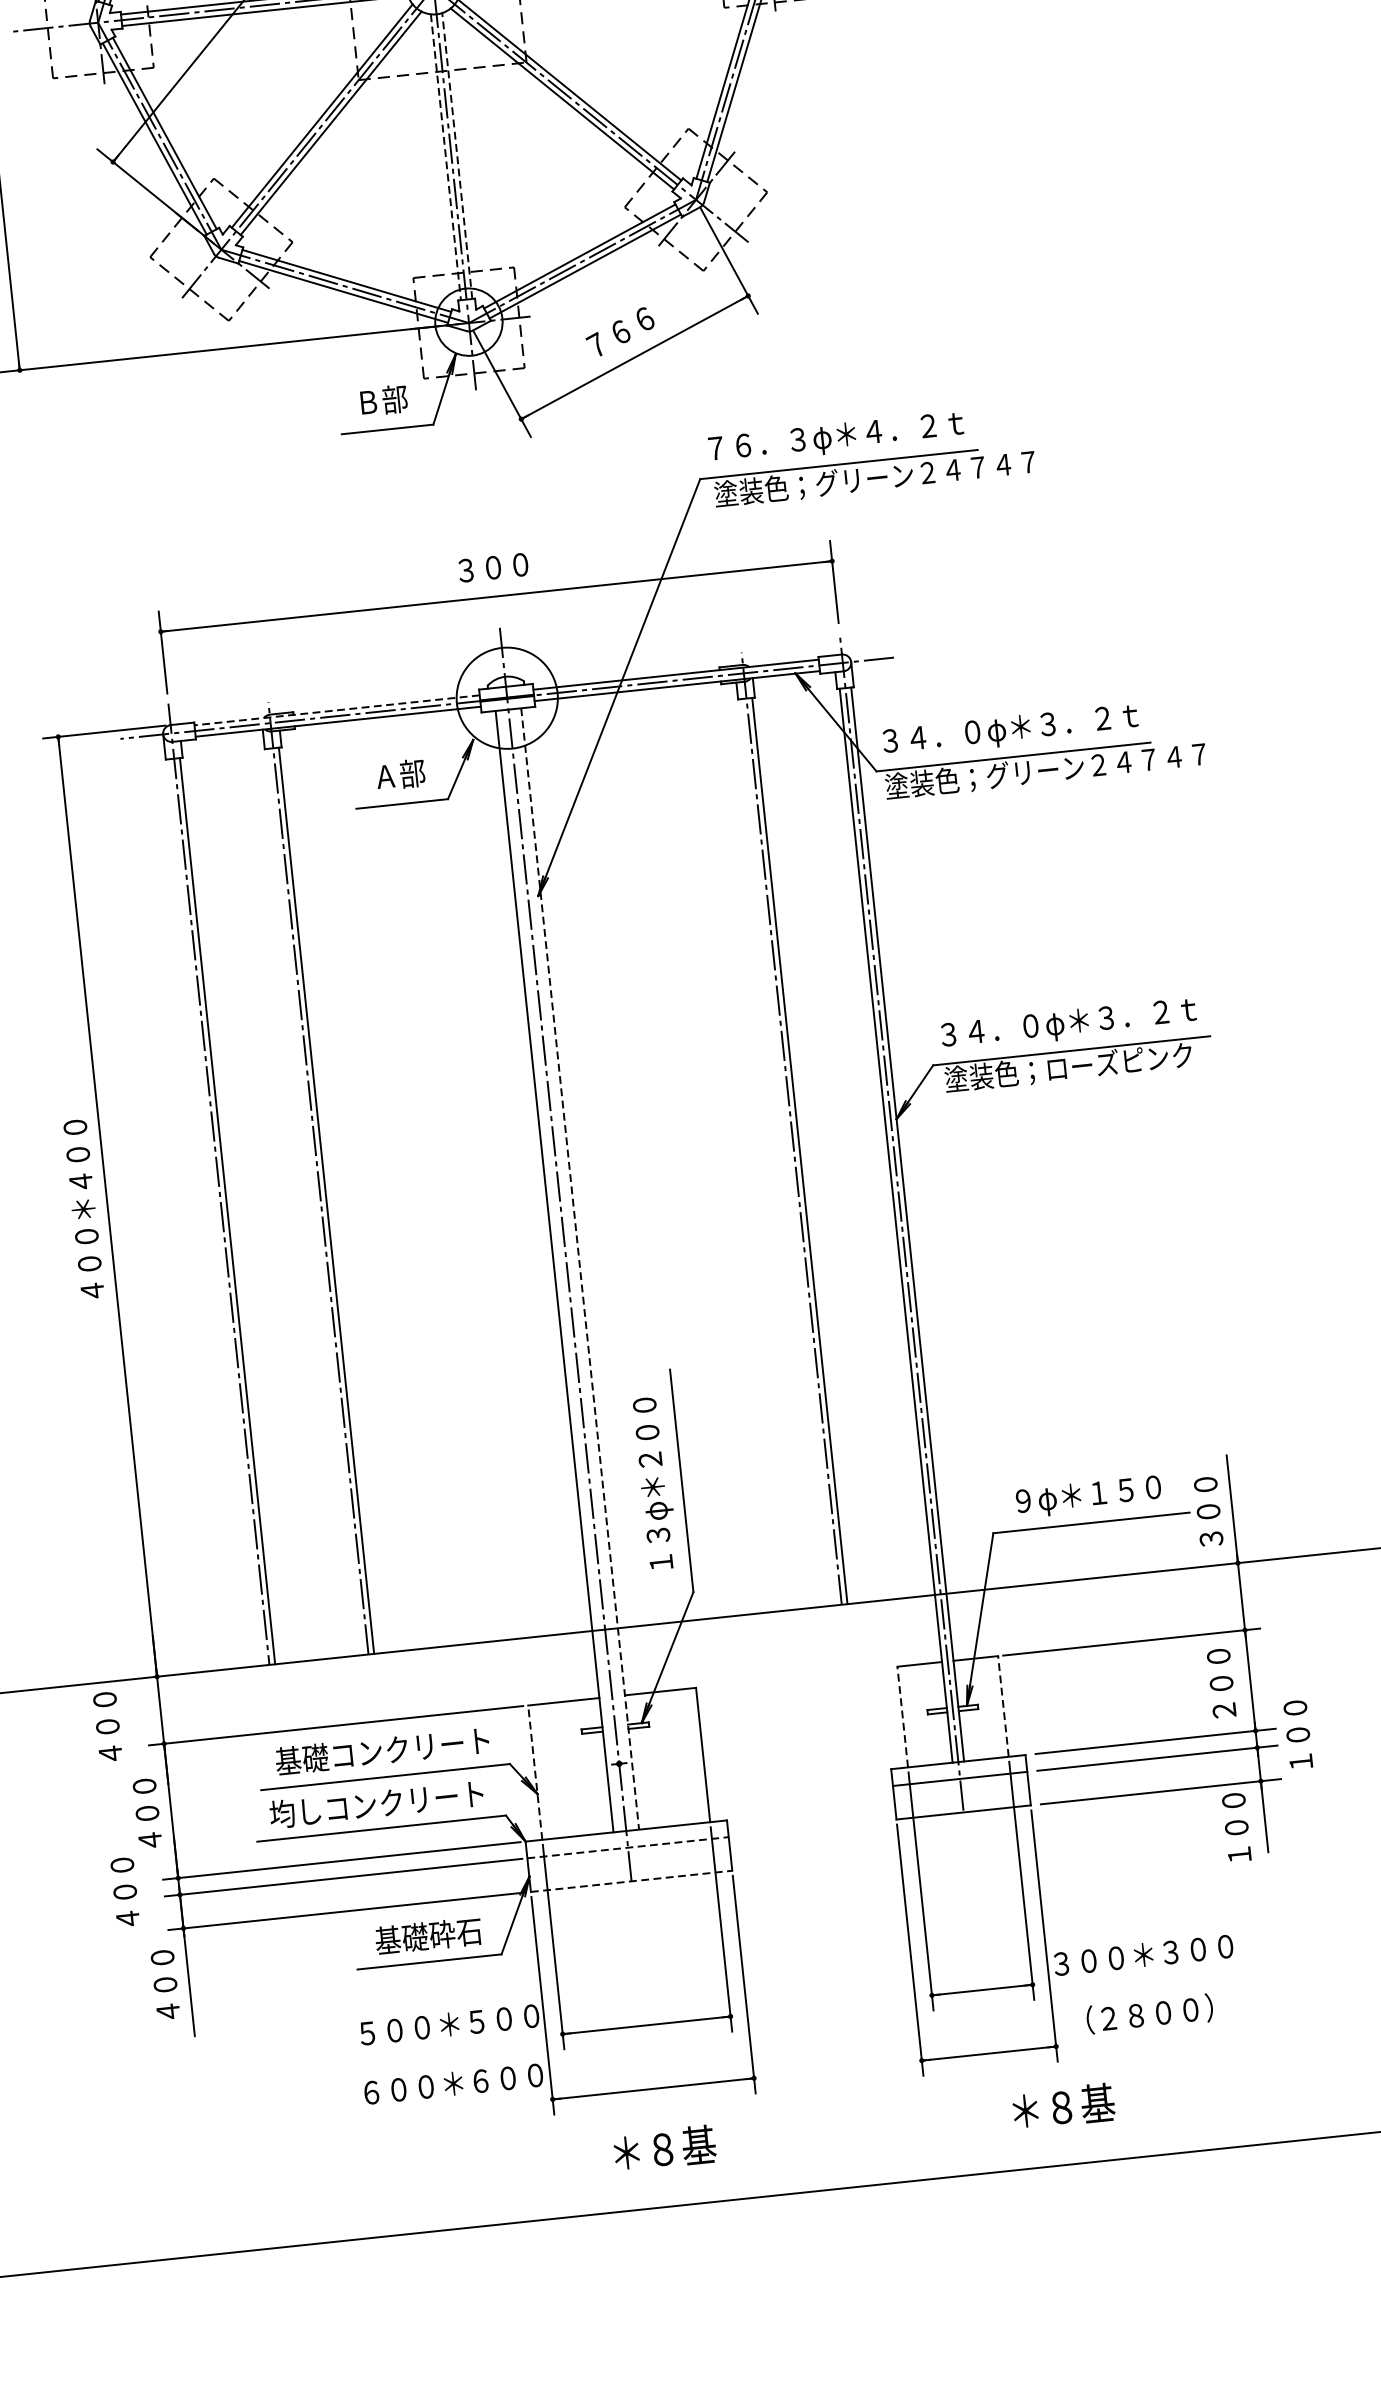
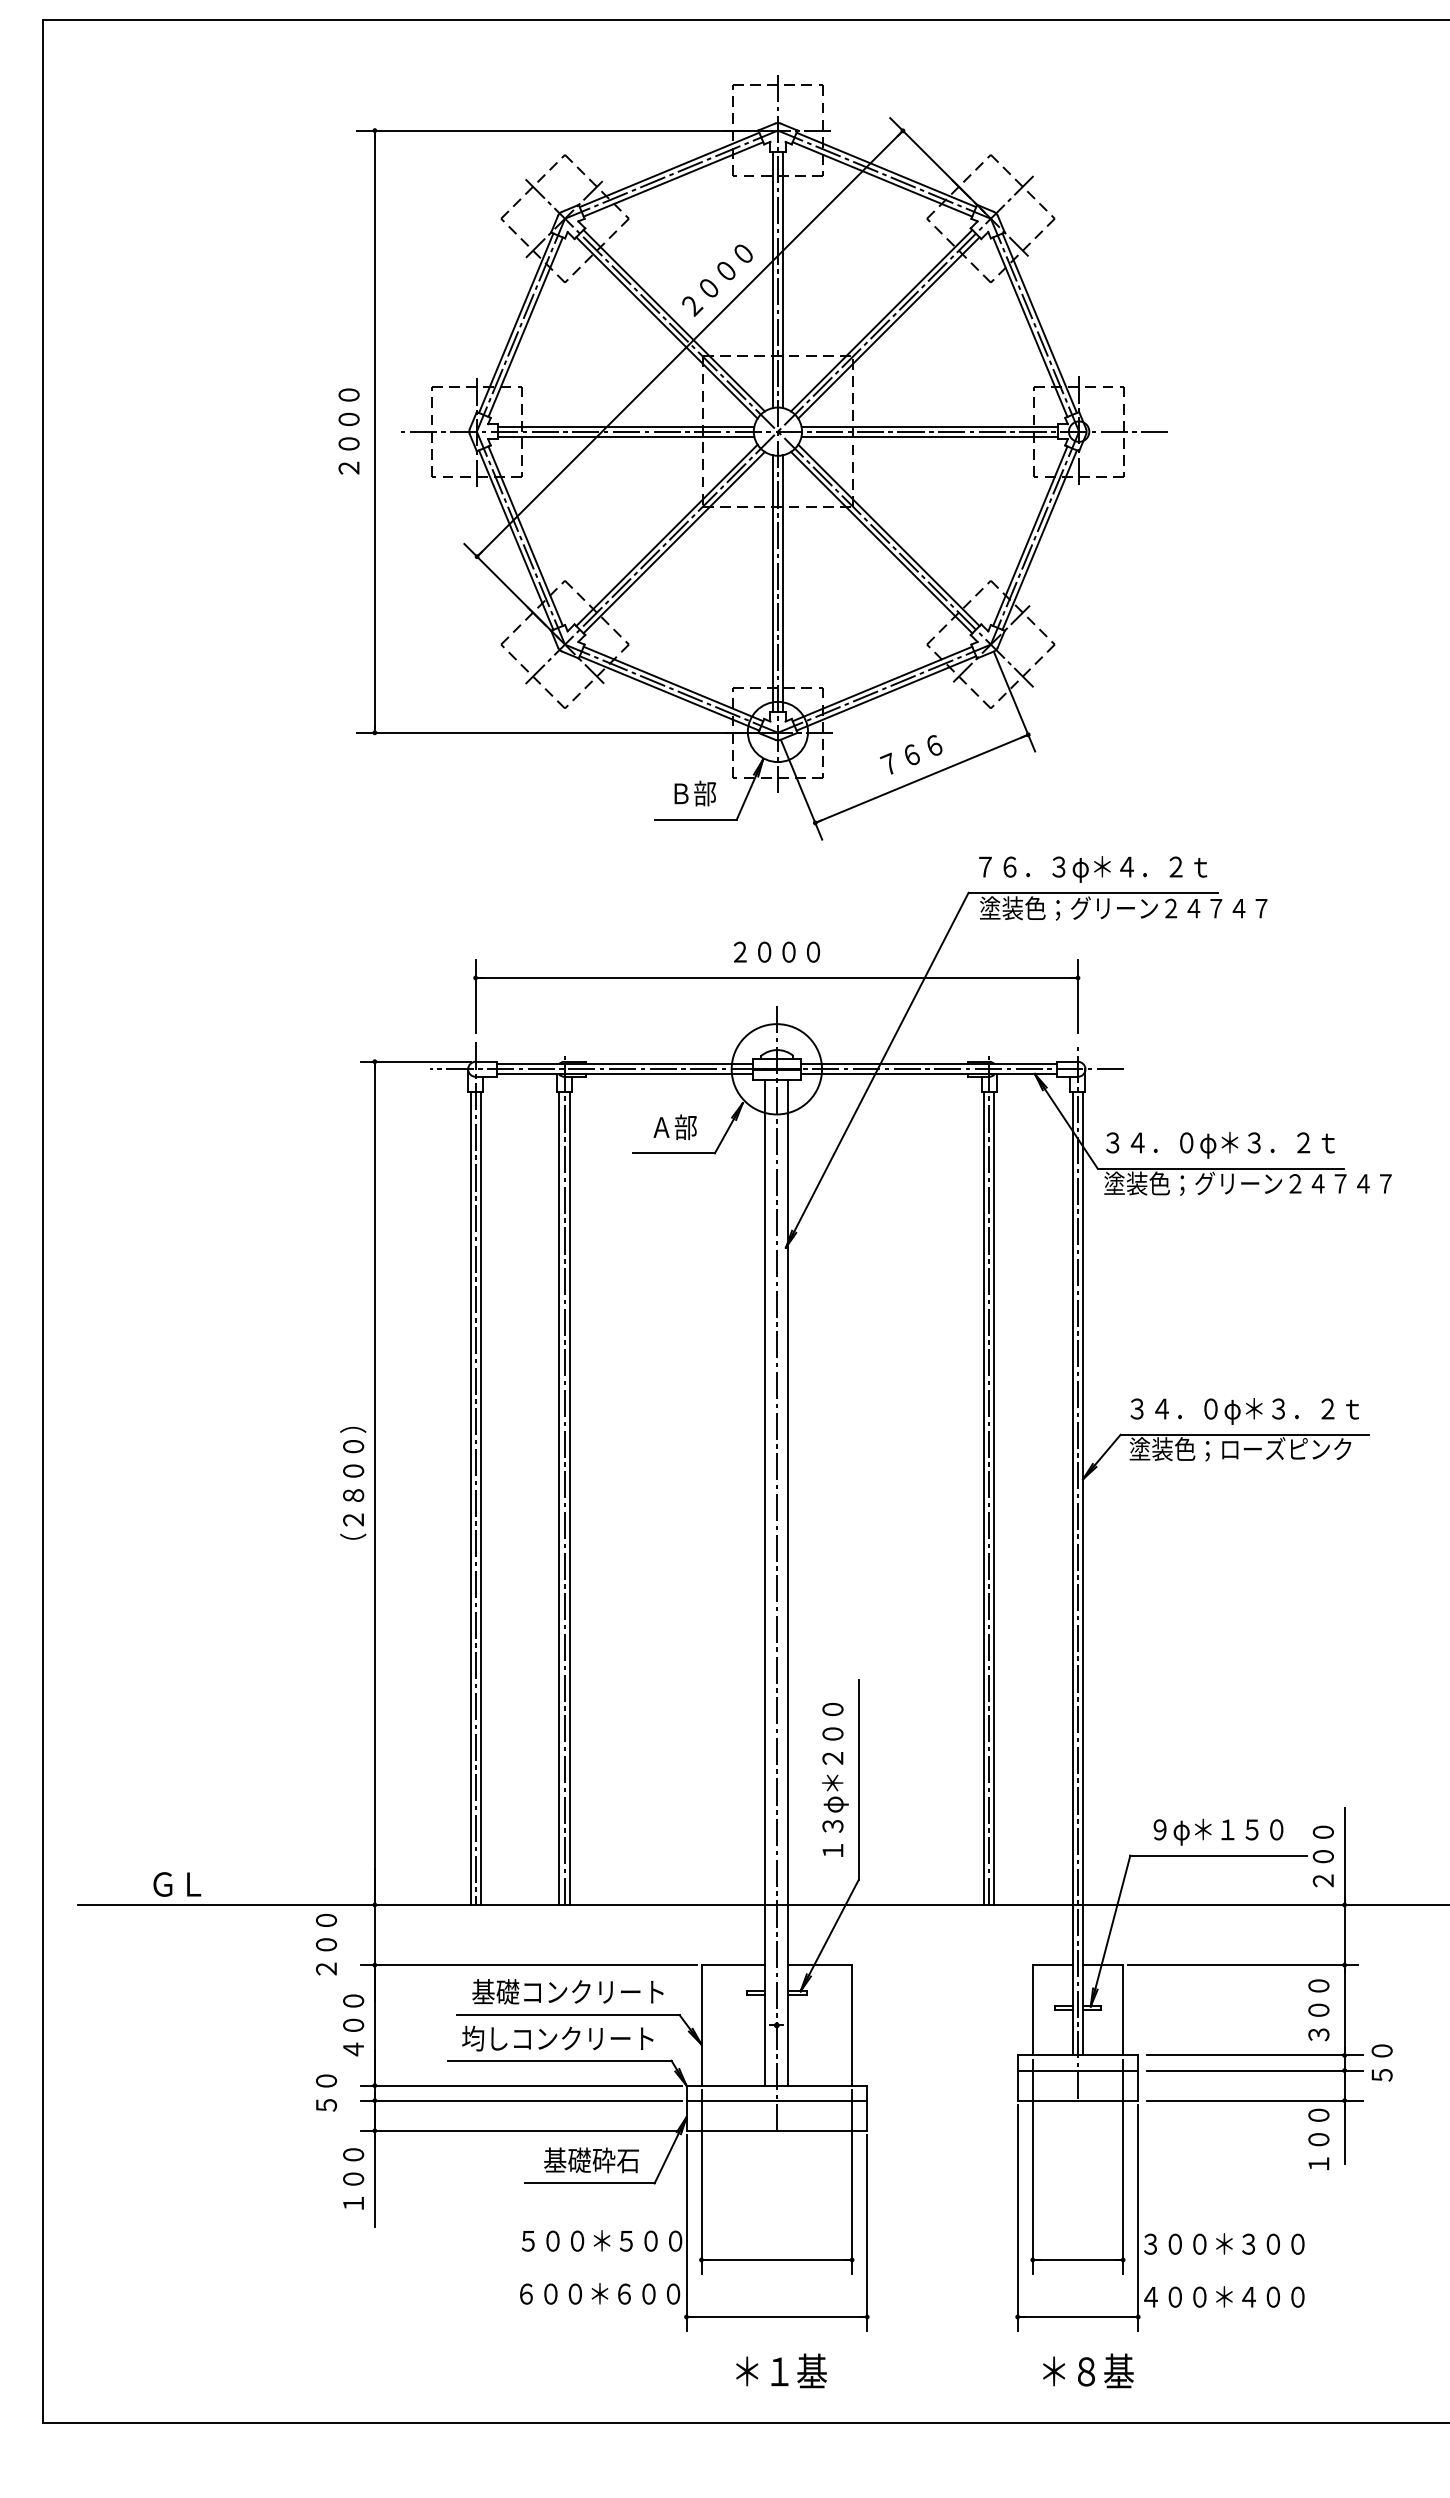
line: (457, 156) -> (783, 583), dashed -> solid
line: (445, 158) -> (772, 584), dashed -> solid
text: (493, 566) -> (776, 951), ３００ -> ２０００
line: (336, 710) -> (624, 1064), dashed -> solid
line: (788, 1151) -> (984, 1497), added
line: (315, 1200) -> (559, 1497), added
text: (83, 1209) -> (353, 1483), ４００＊４００ -> （２８００）
line: (215, 1211) -> (470, 1497), added
line: (580, 1269) -> (788, 1583), dashed -> solid
text: (1211, 1538) -> (1323, 1880), ３００ -> ２００
line: (1003, 1705) -> (1123, 2009), dashed -> solid
text: (1224, 1710) -> (1318, 2034), ２００ -> ３００
line: (902, 1716) -> (1032, 2009), dashed -> solid
text: (1297, 1734) -> (1381, 2062), １００ -> ５０
text: (110, 1753) -> (326, 1968), ４００ -> ２００
line: (535, 1771) -> (701, 2024), dashed -> solid
line: (628, 1847) -> (777, 2100), dashed -> solid
line: (632, 1880) -> (777, 2130), dashed -> solid
text: (125, 1891) -> (326, 2092), ４００ -> ５０
text: (168, 2011) -> (353, 2203), ４００ -> １００
text: (1149, 2013) -> (1224, 2296), （２８００） -> ４００＊４００
text: (1063, 2106) -> (1088, 2370), moved
text: (662, 2149) -> (779, 2371), ＊８基 -> ＊１基

